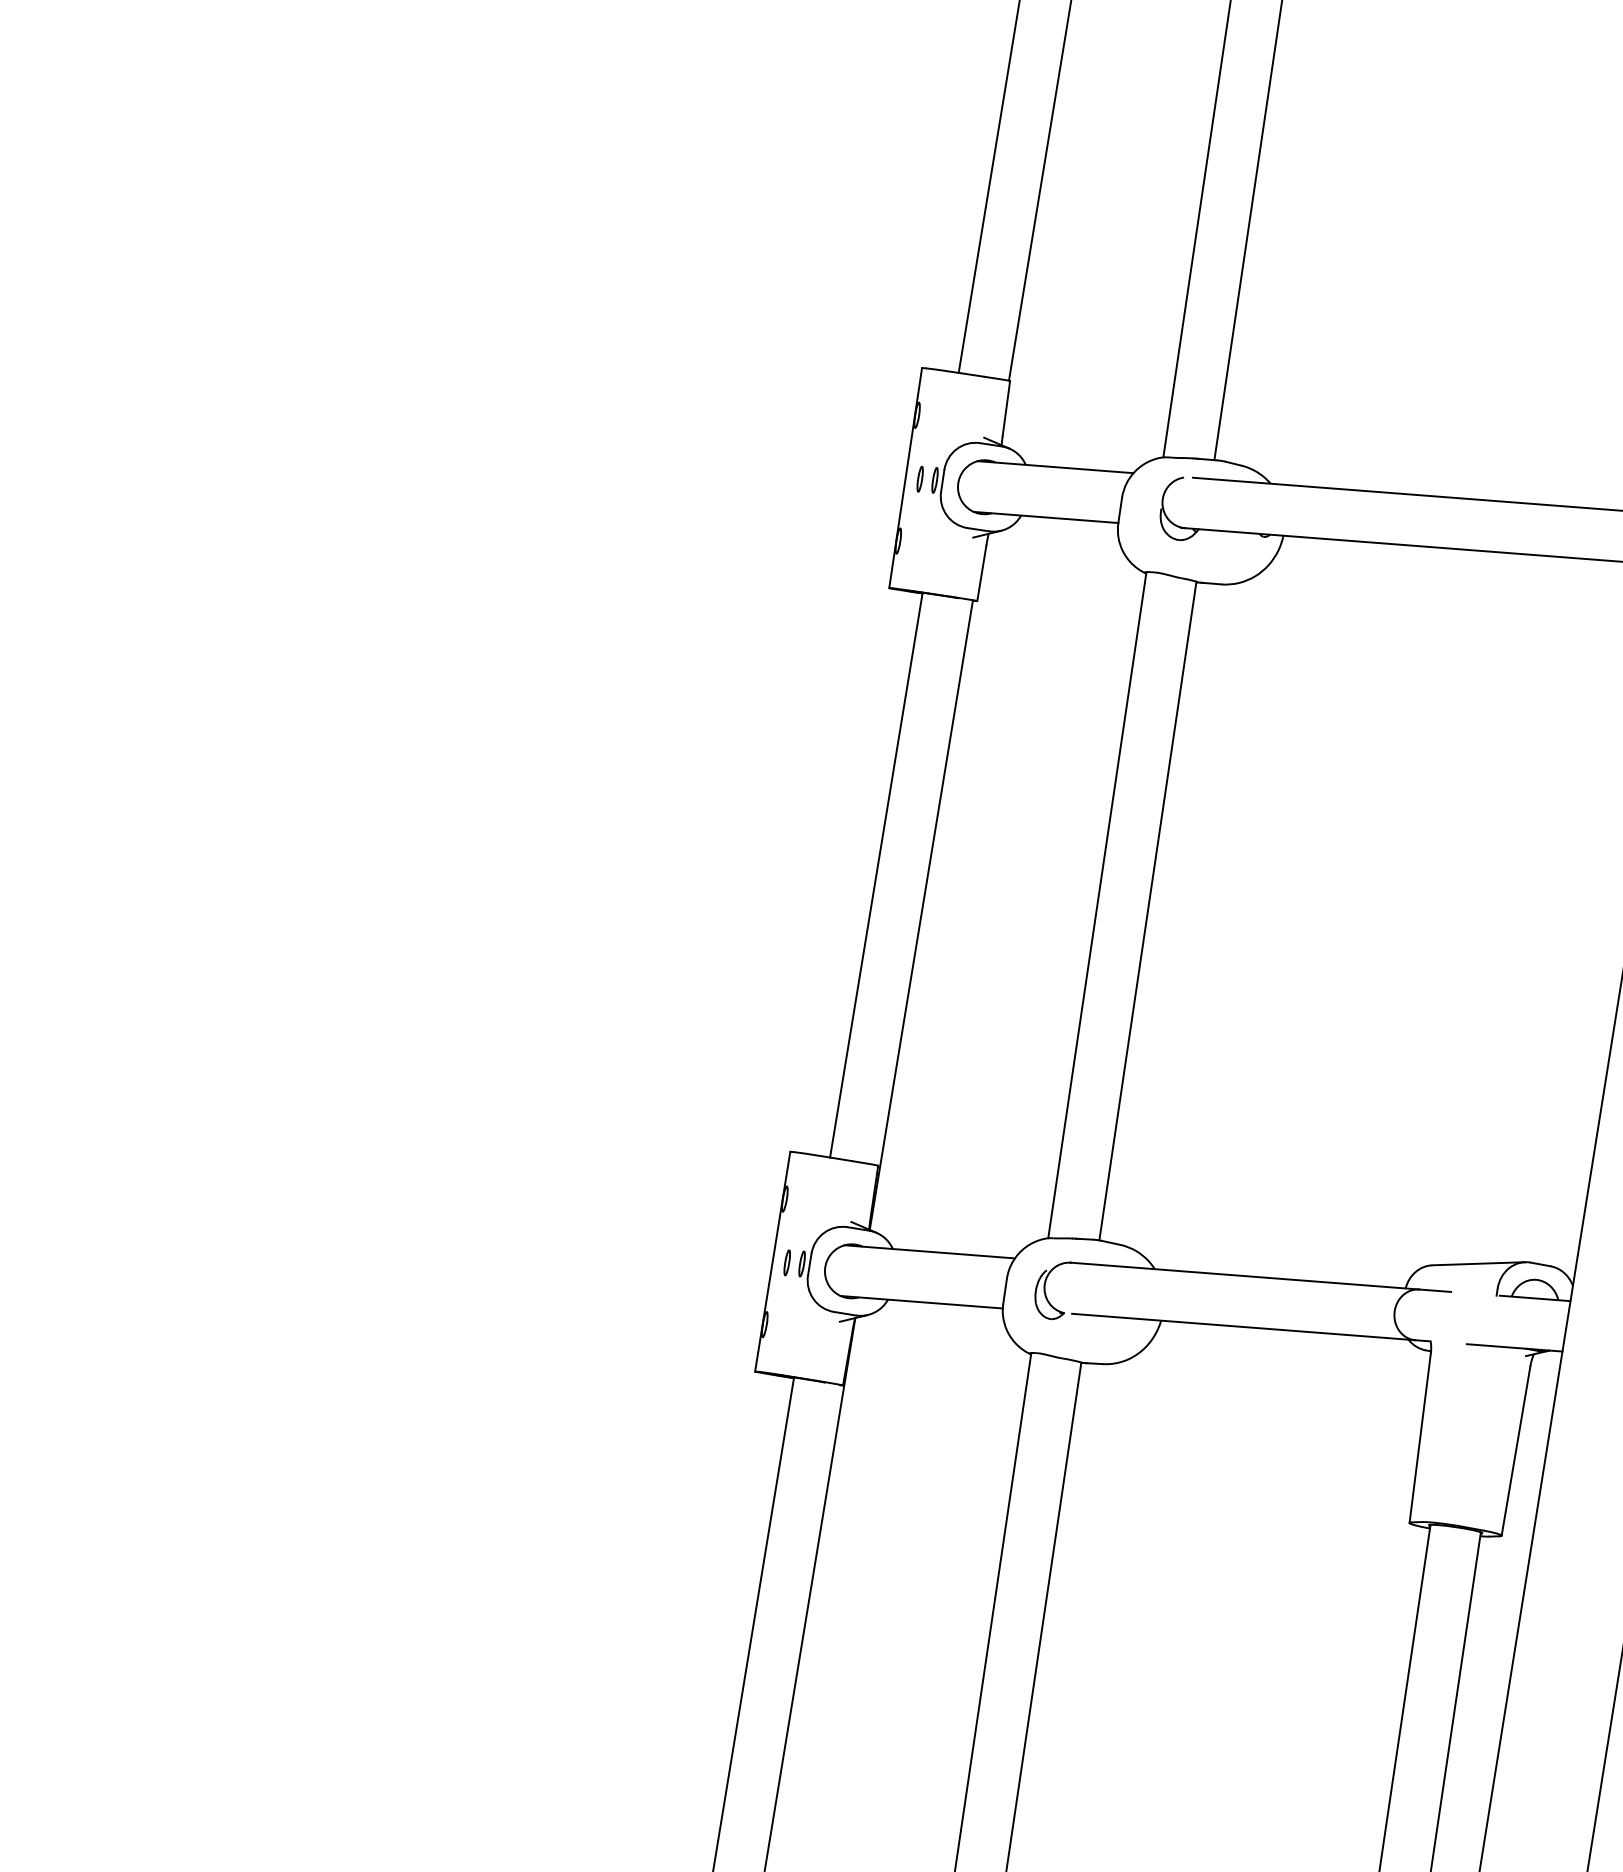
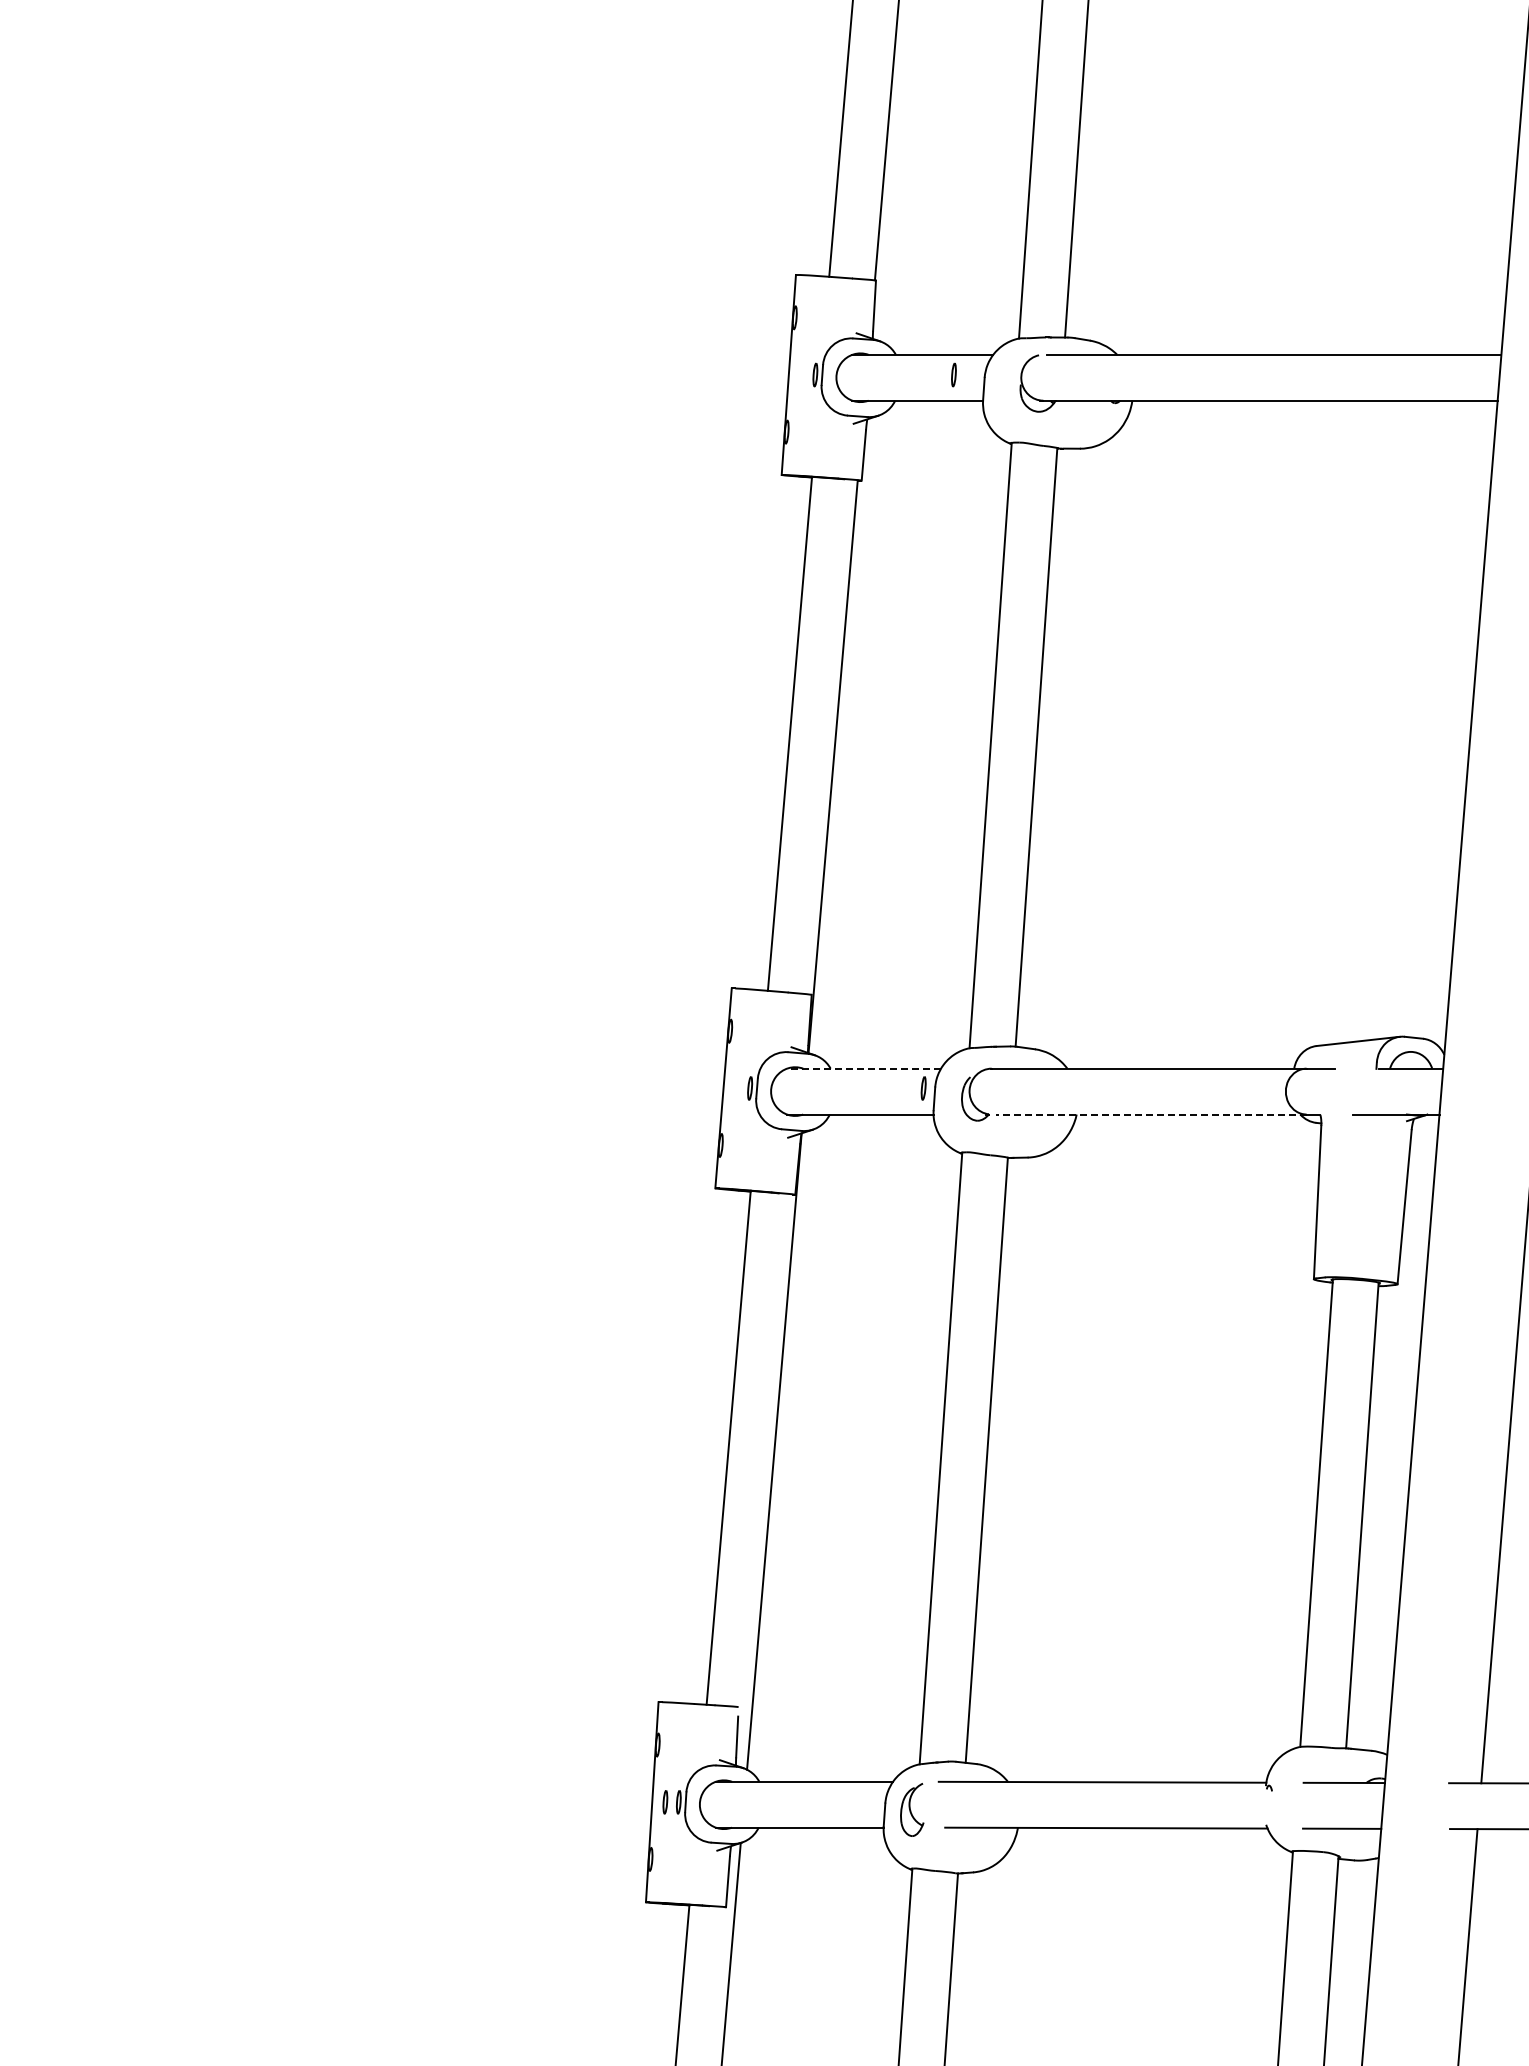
part: (919, 478) -> (953, 374), moved
line: (929, 1251) -> (863, 1068), solid -> dashed
part: (787, 1262) -> (923, 1088), moved
line: (1242, 1326) -> (1150, 1114), solid -> dashed

